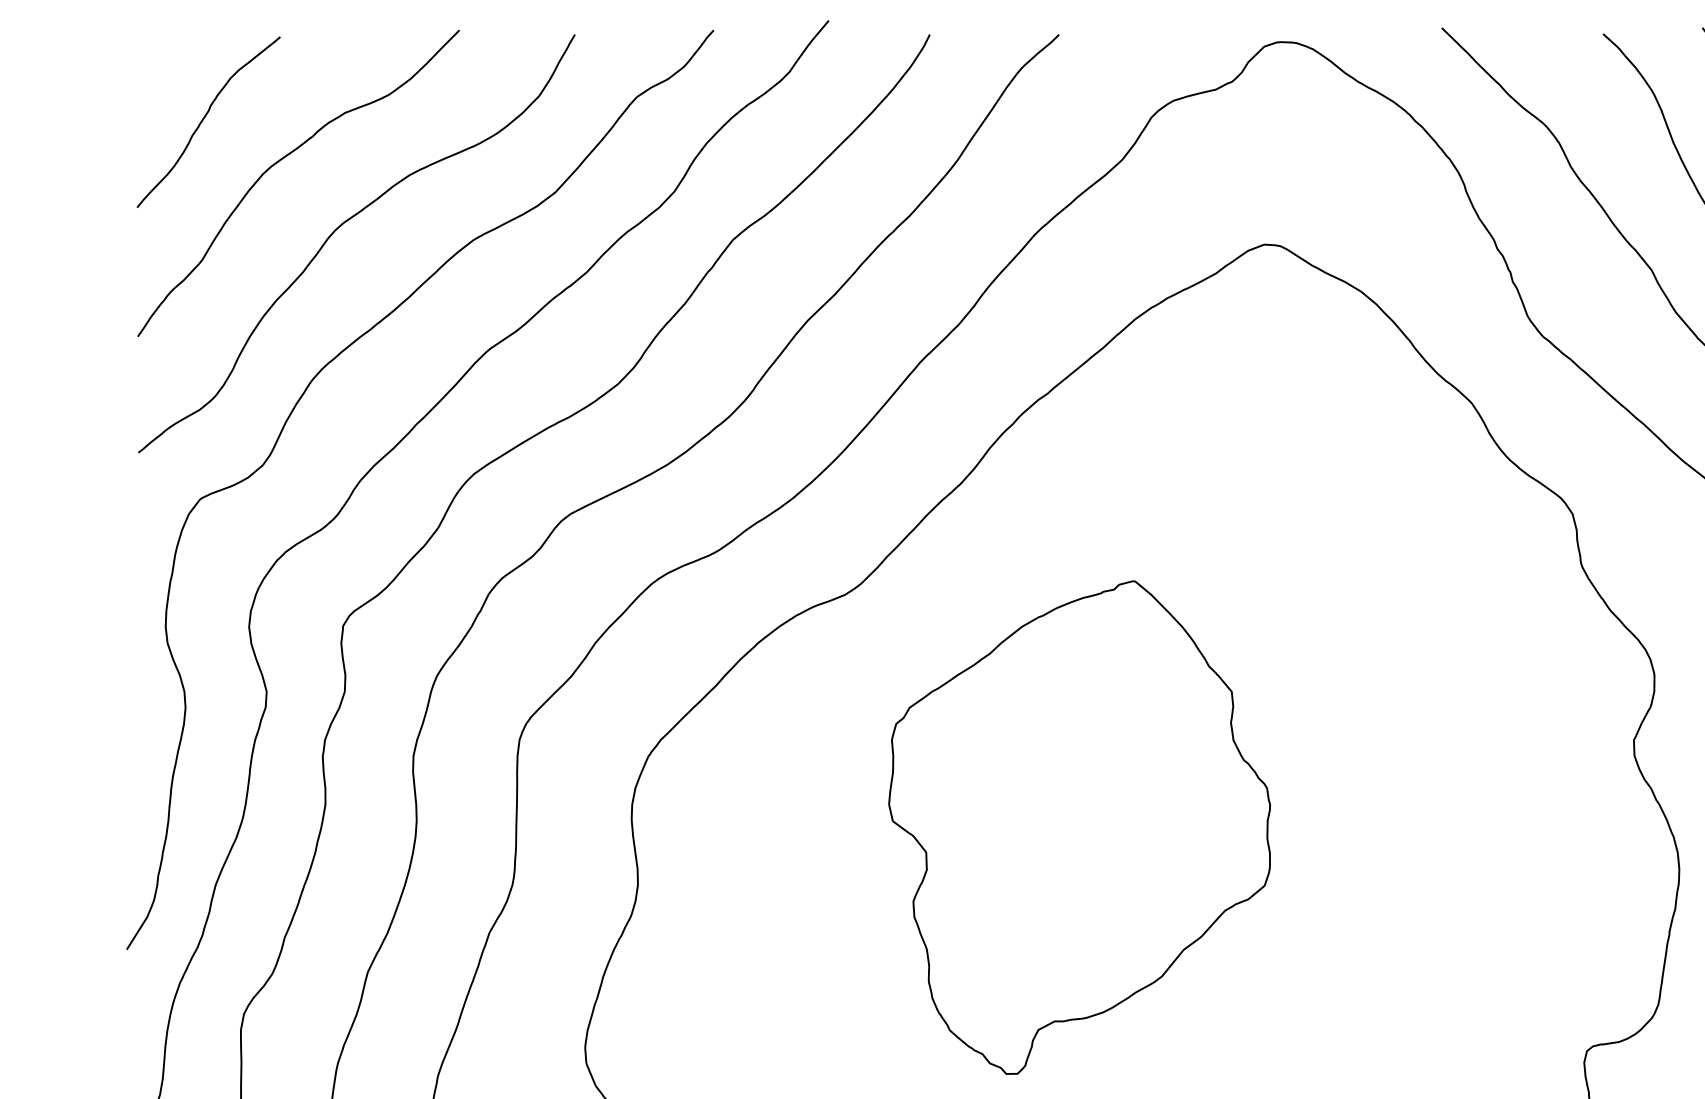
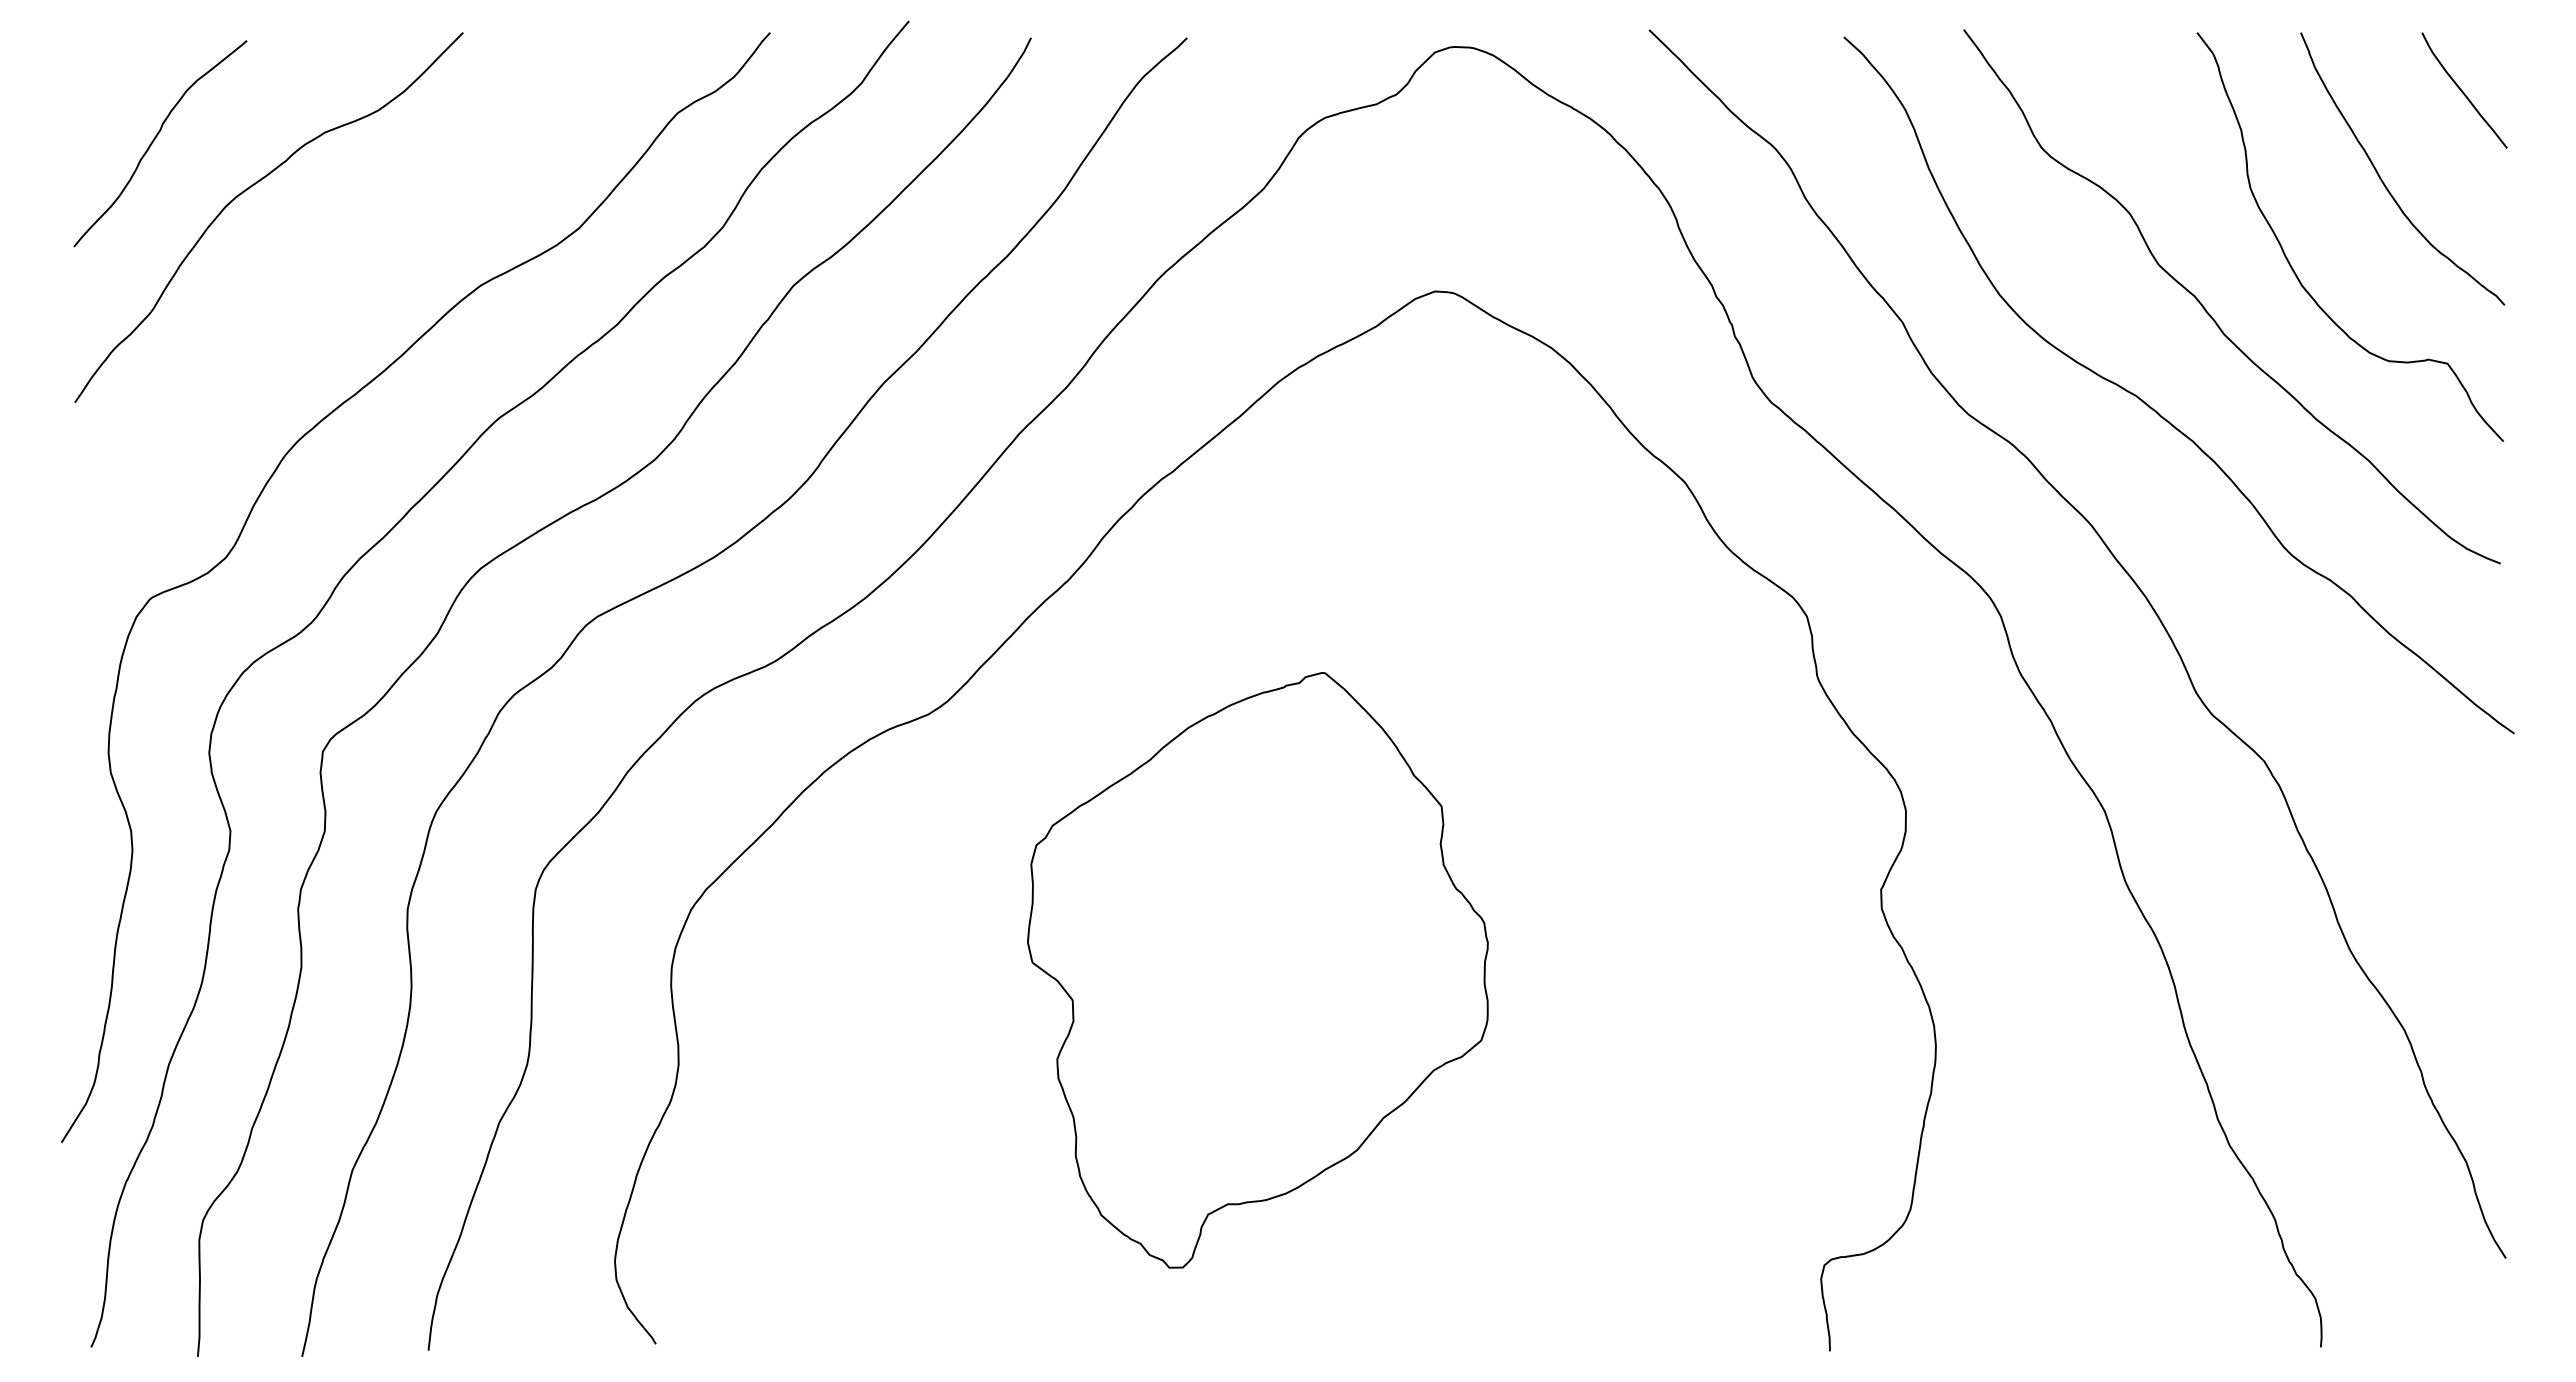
curve: (341, 226) -> (320, 269), removed
part: (1079, 827) -> (1257, 970), moved

